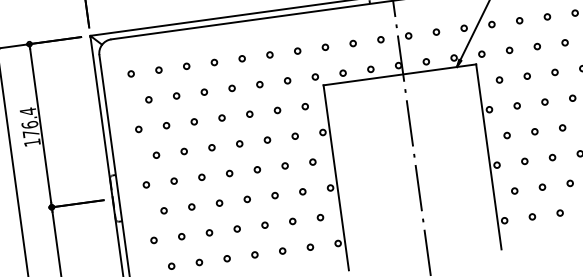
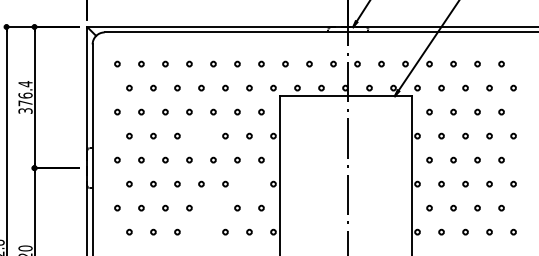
text: (32, 142) -> (25, 110), 176.4 -> 376.4
circle: (239, 143) -> (201, 135), removed
circle: (302, 191) -> (249, 183), removed
circle: (264, 224) -> (213, 207), removed
circle: (254, 254) -> (201, 231), removed

